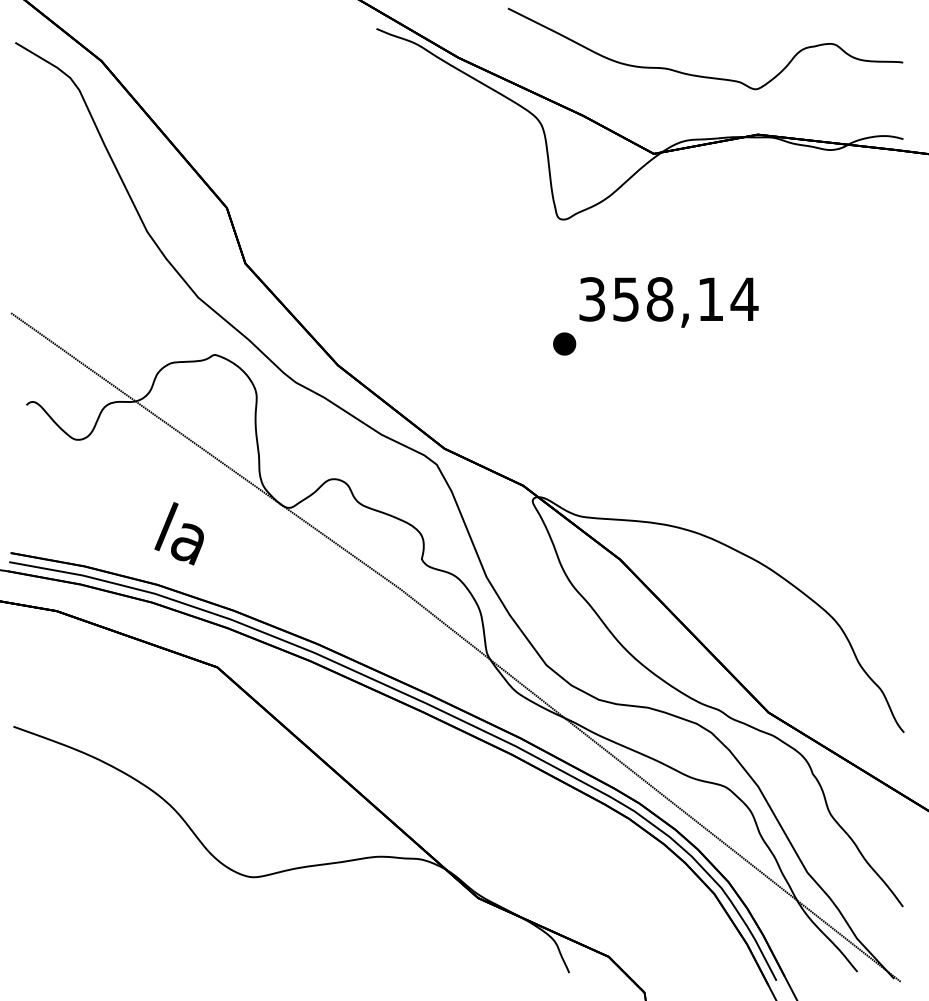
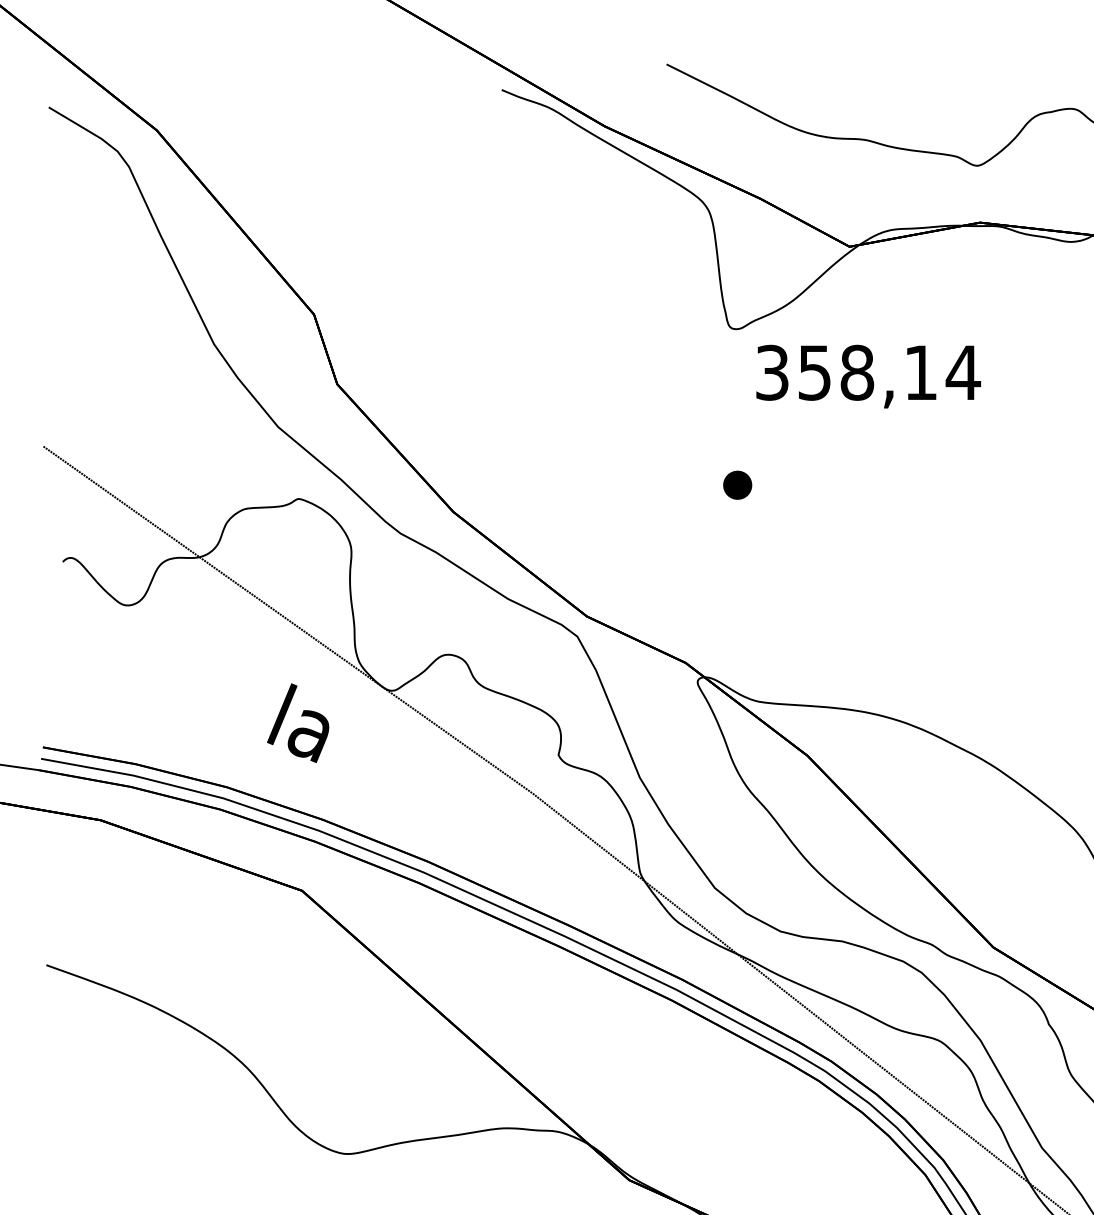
text: (668, 302) -> (867, 376), moved
text: (178, 533) -> (297, 722), moved

